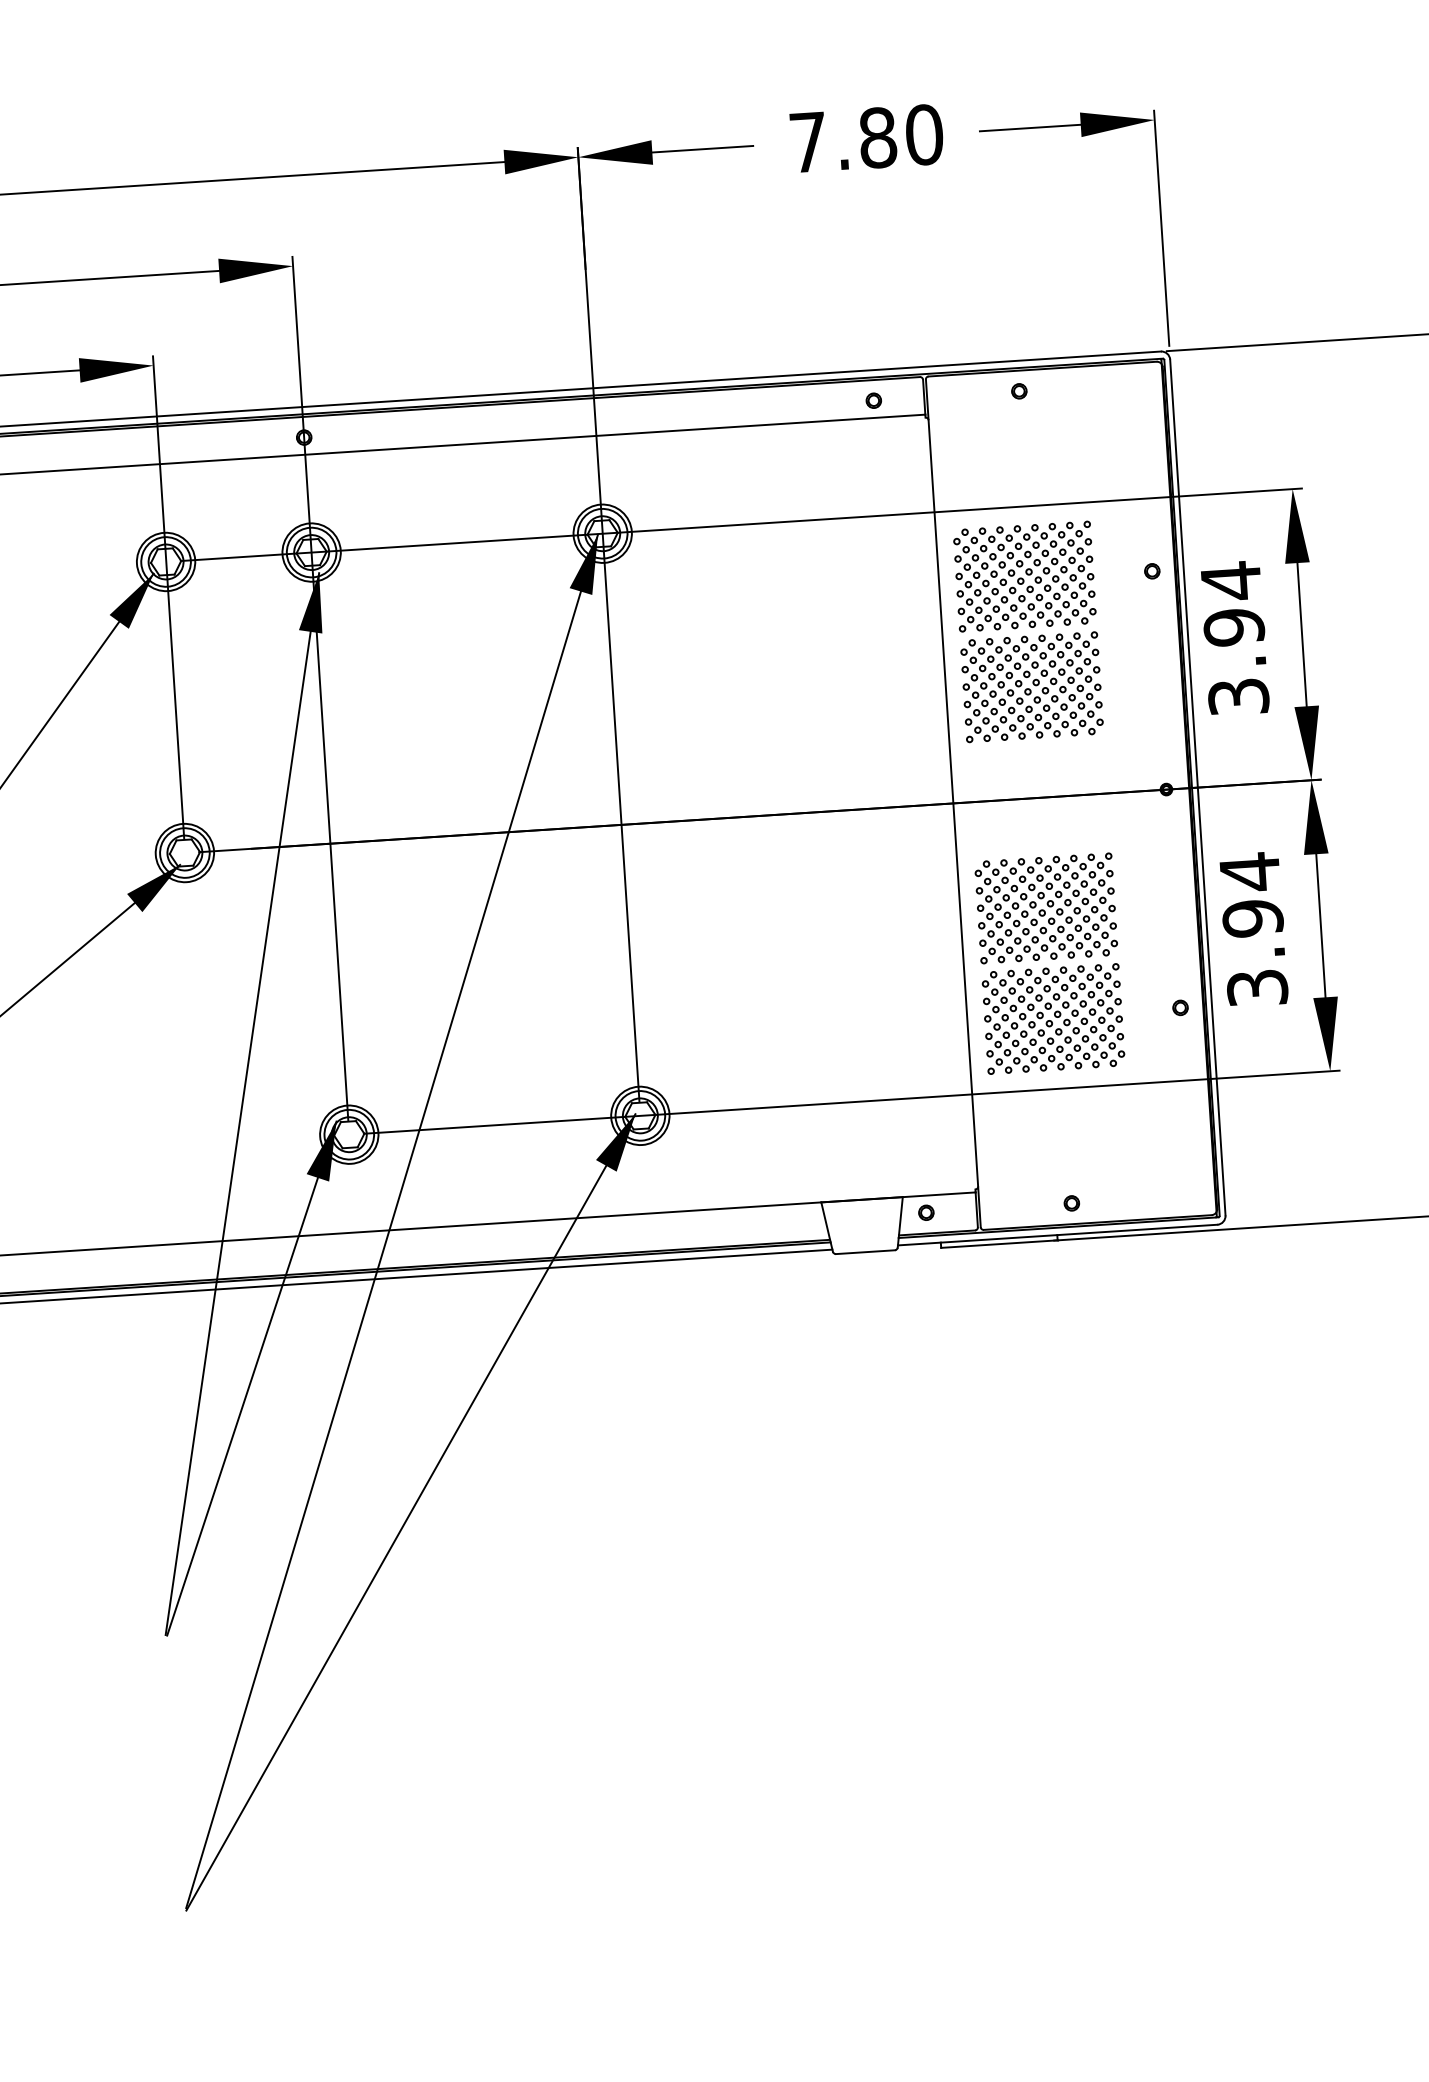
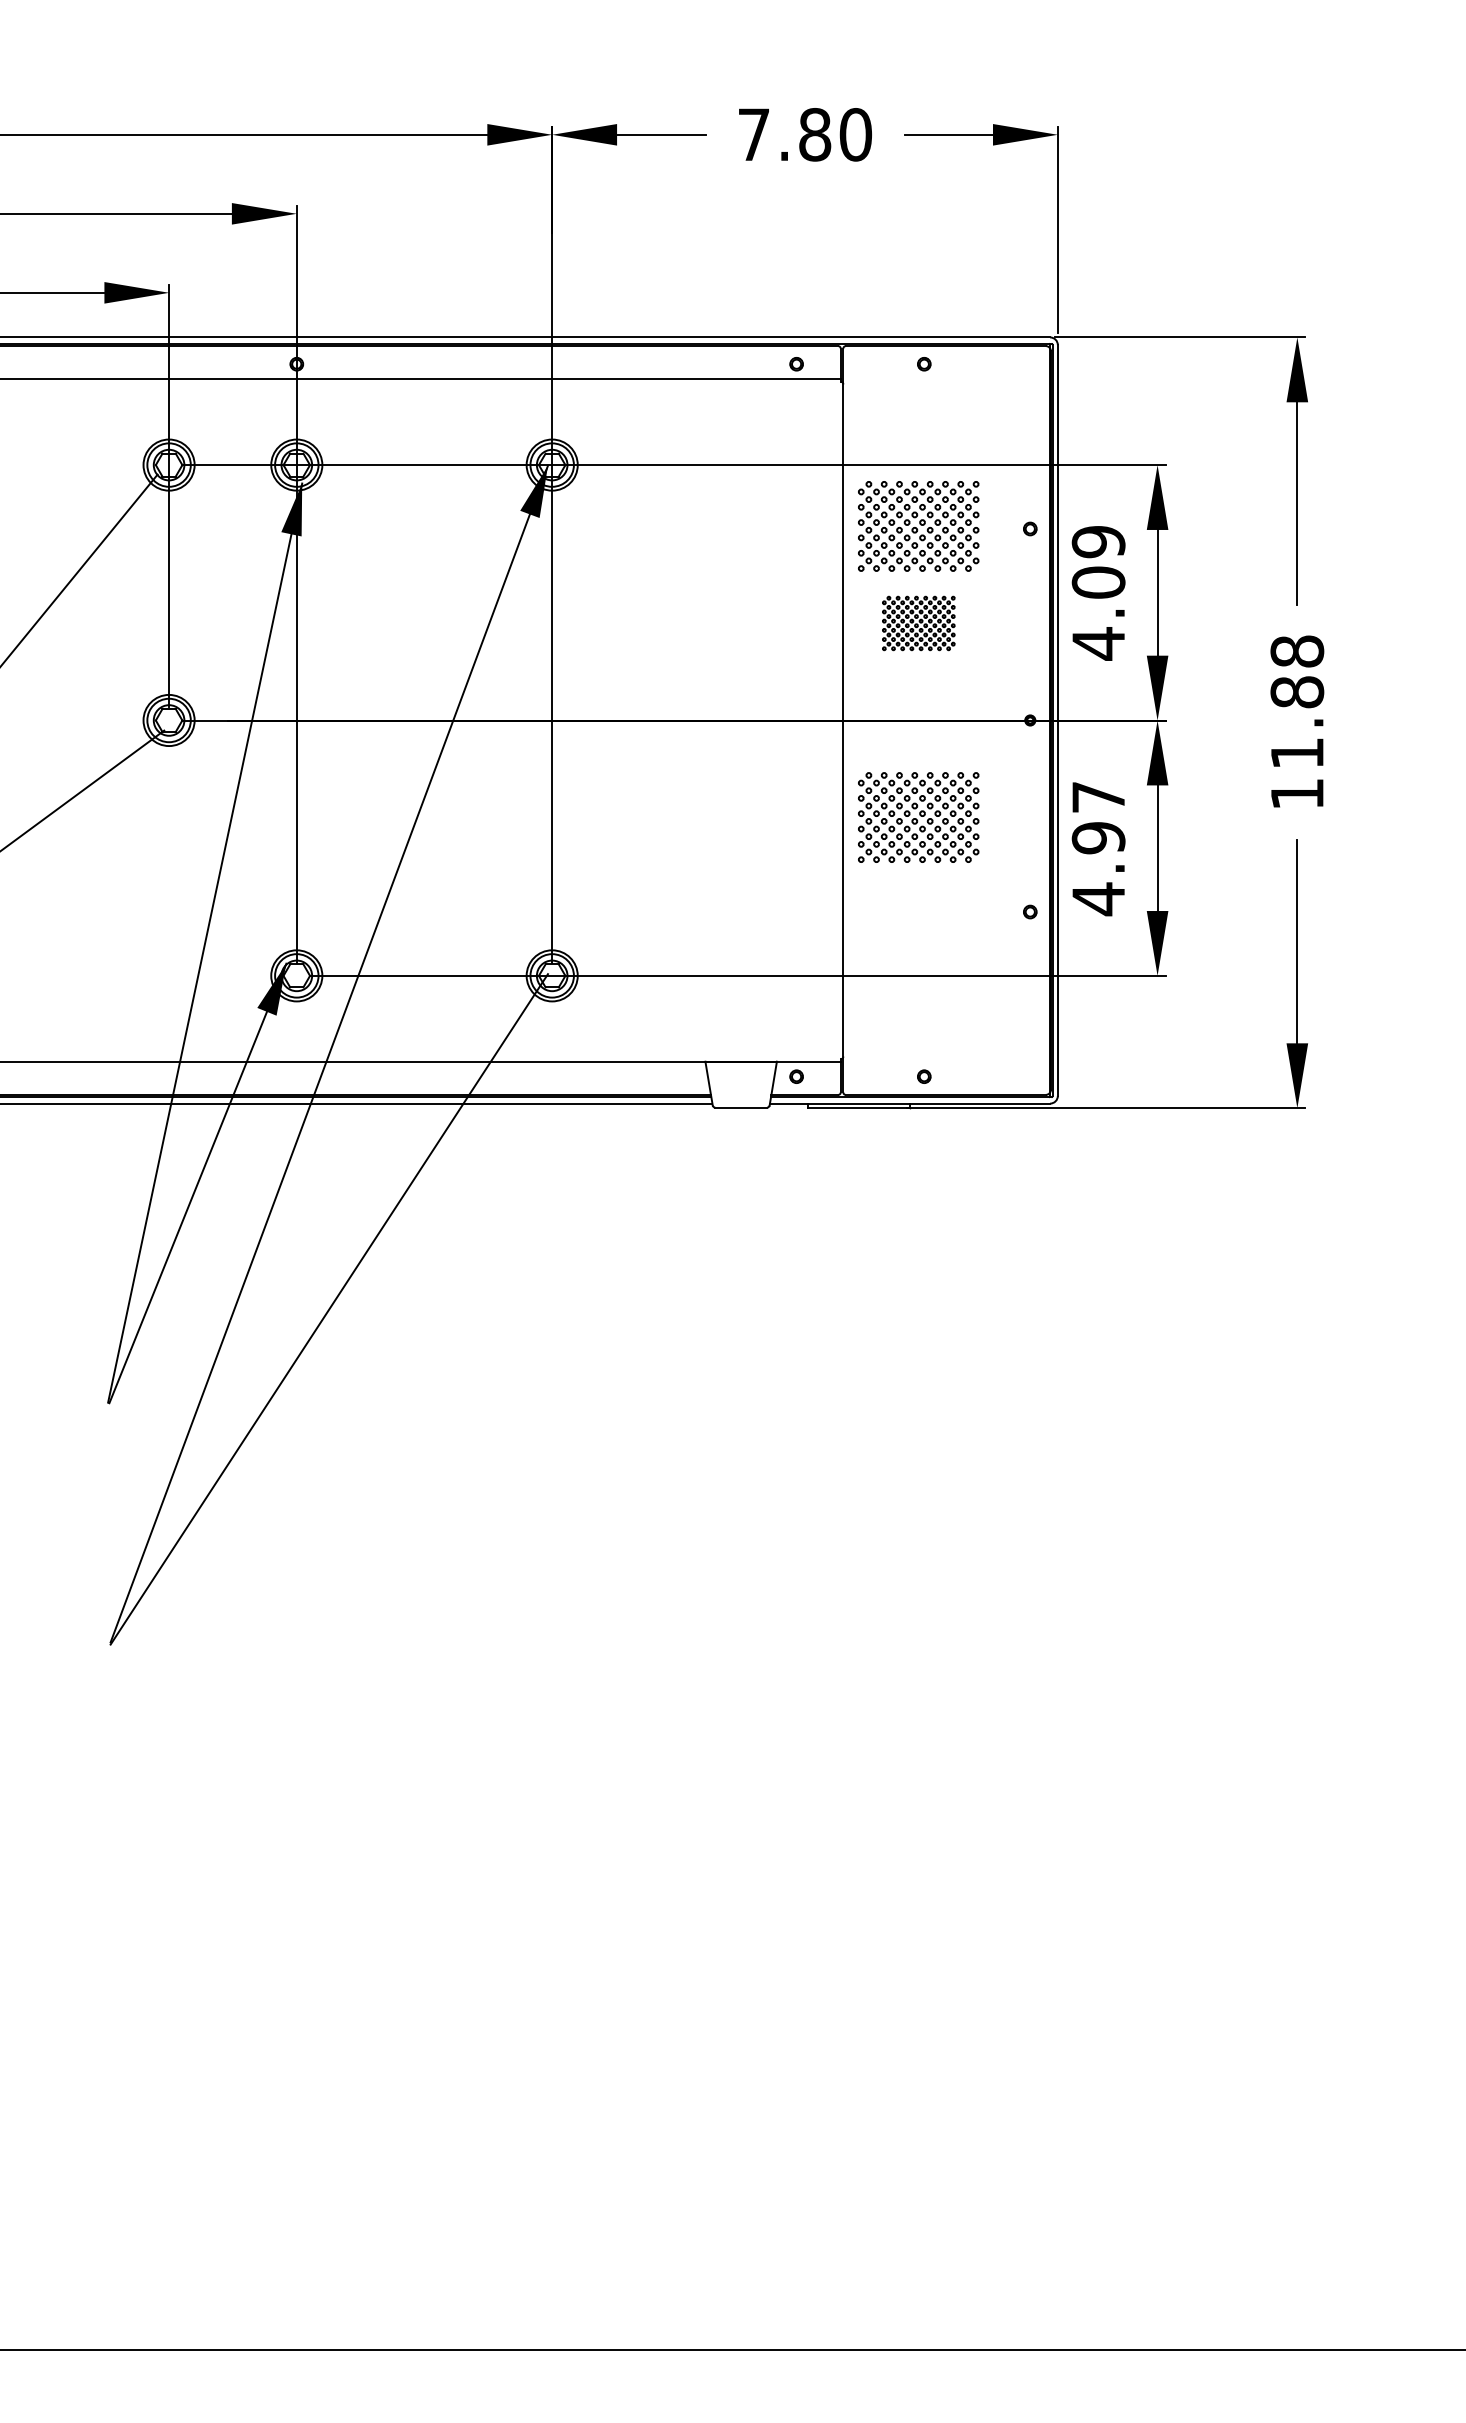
fill: (131, 601) -> (136, 497), removed
text: (1234, 638) -> (1098, 592), 3.94 -> 4.09
part: (1031, 687) -> (918, 623), size x0.6
fill: (154, 888) -> (140, 749), removed
text: (1253, 930) -> (1098, 848), 3.94 -> 4.97
part: (1053, 1018) -> (918, 914), removed
fill: (615, 1143) -> (528, 998), removed

